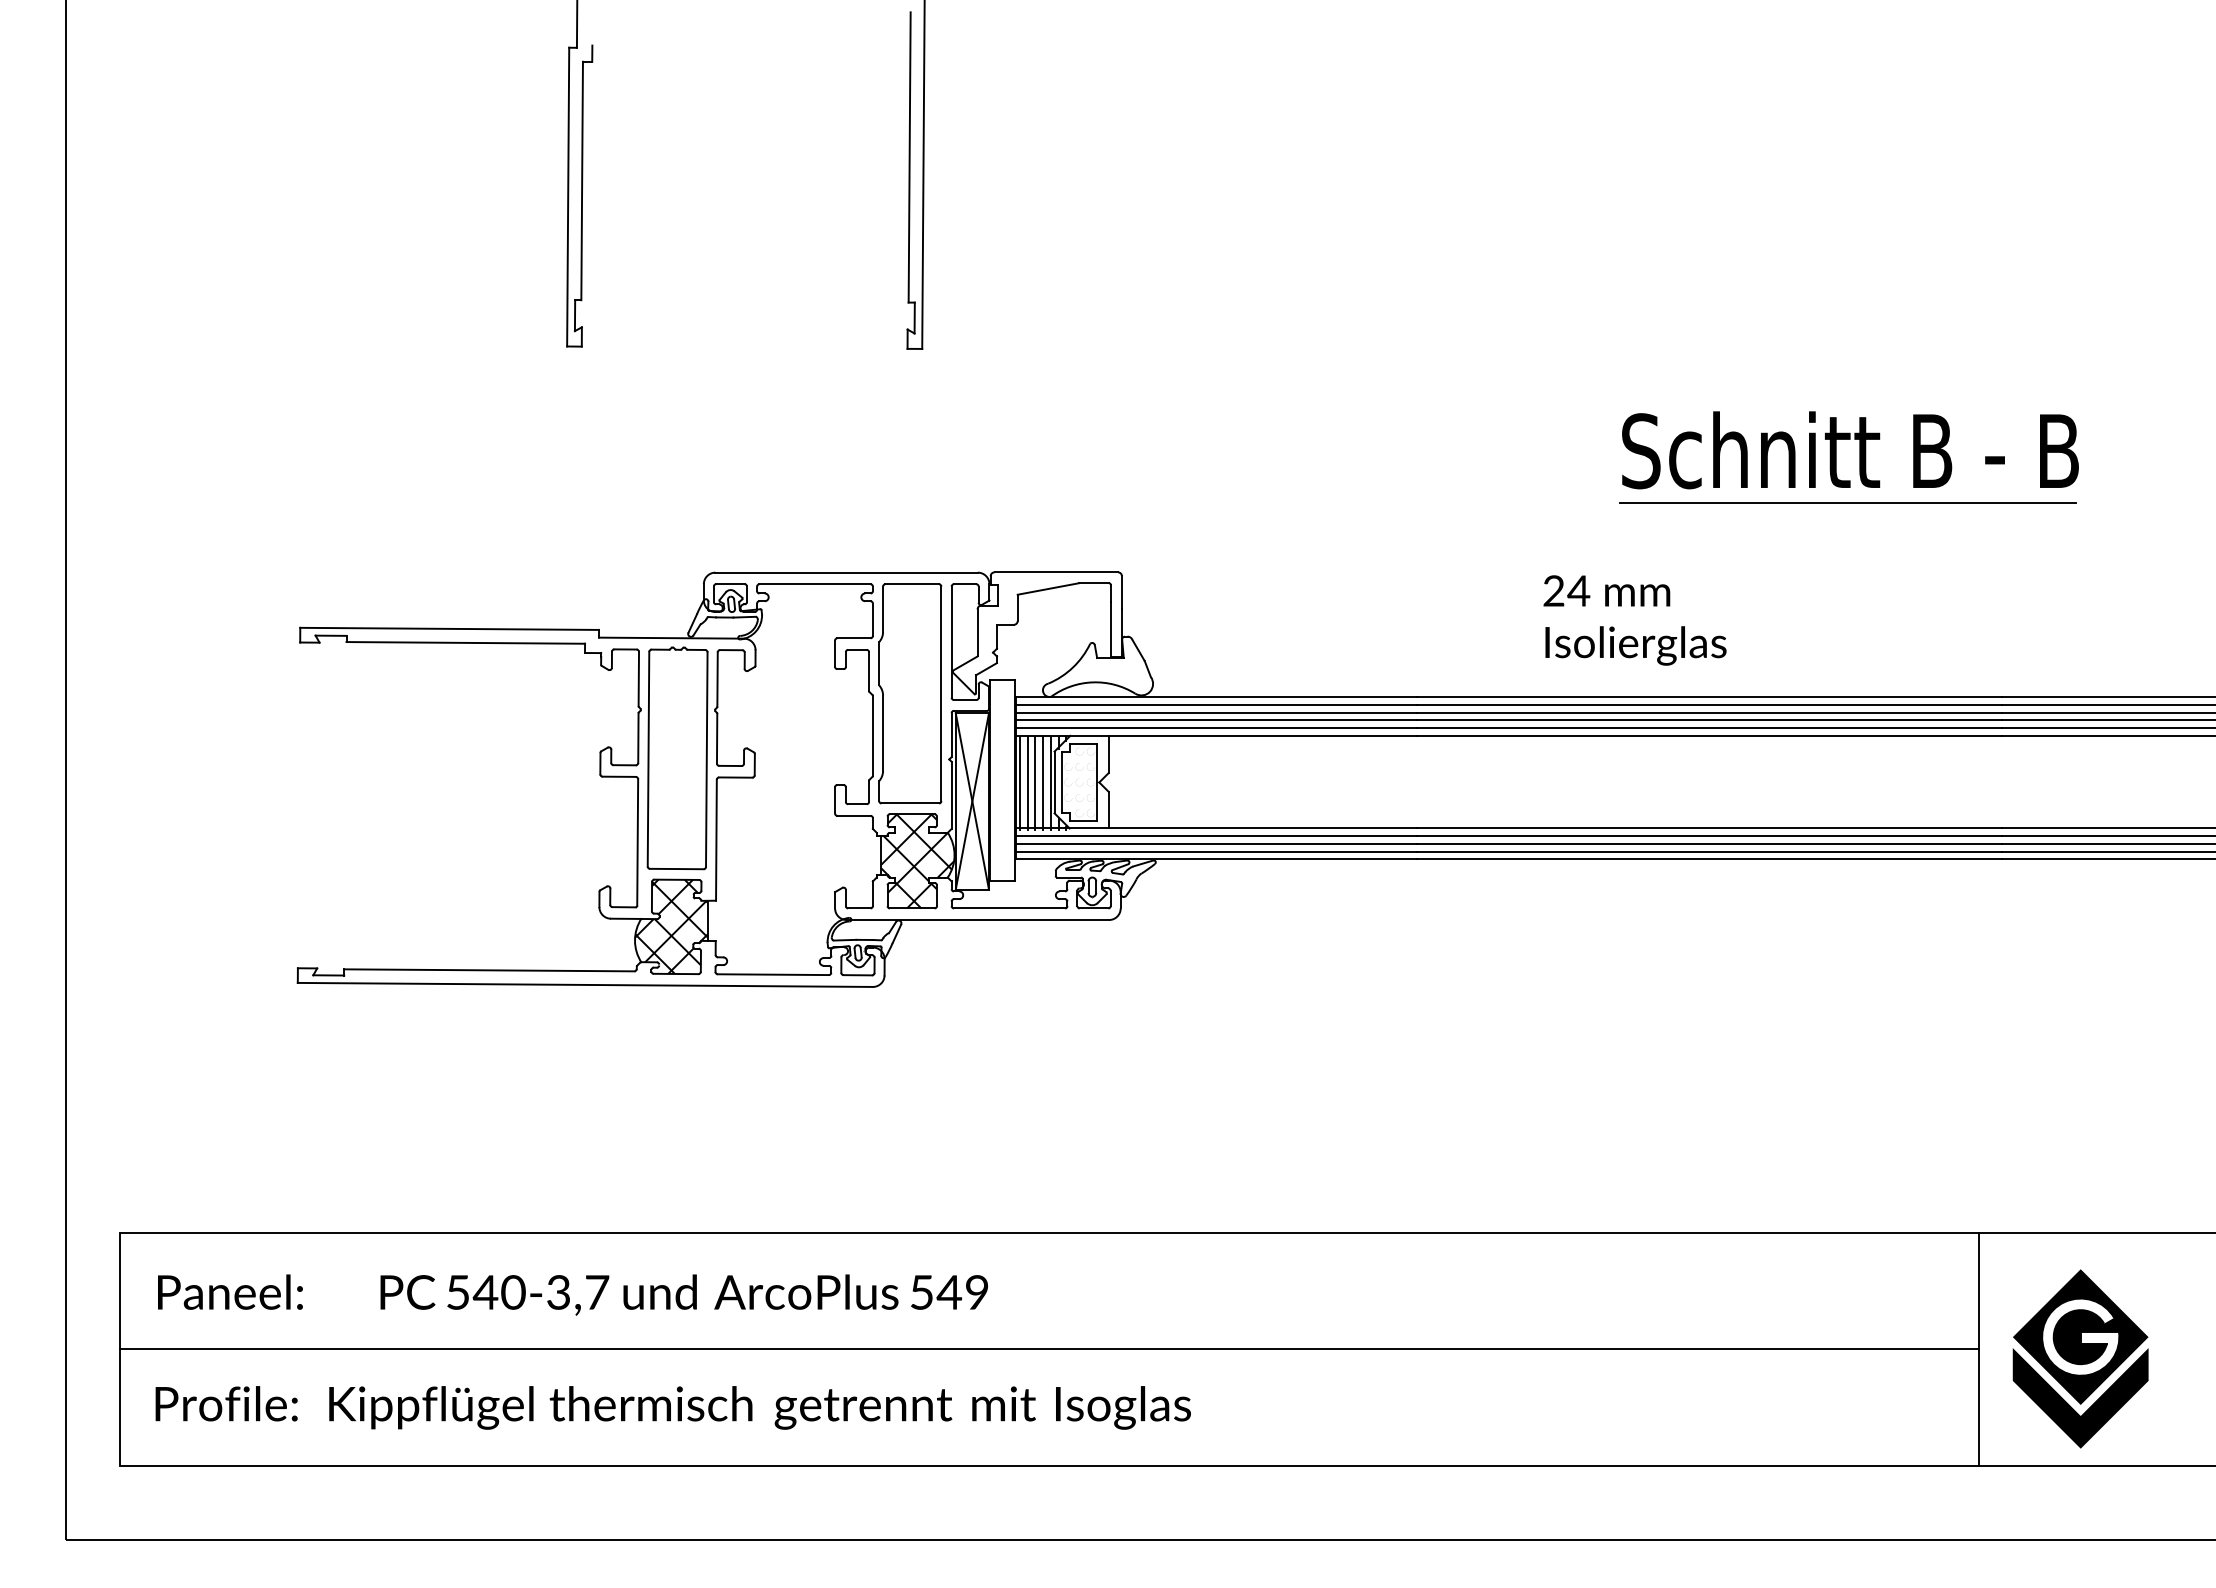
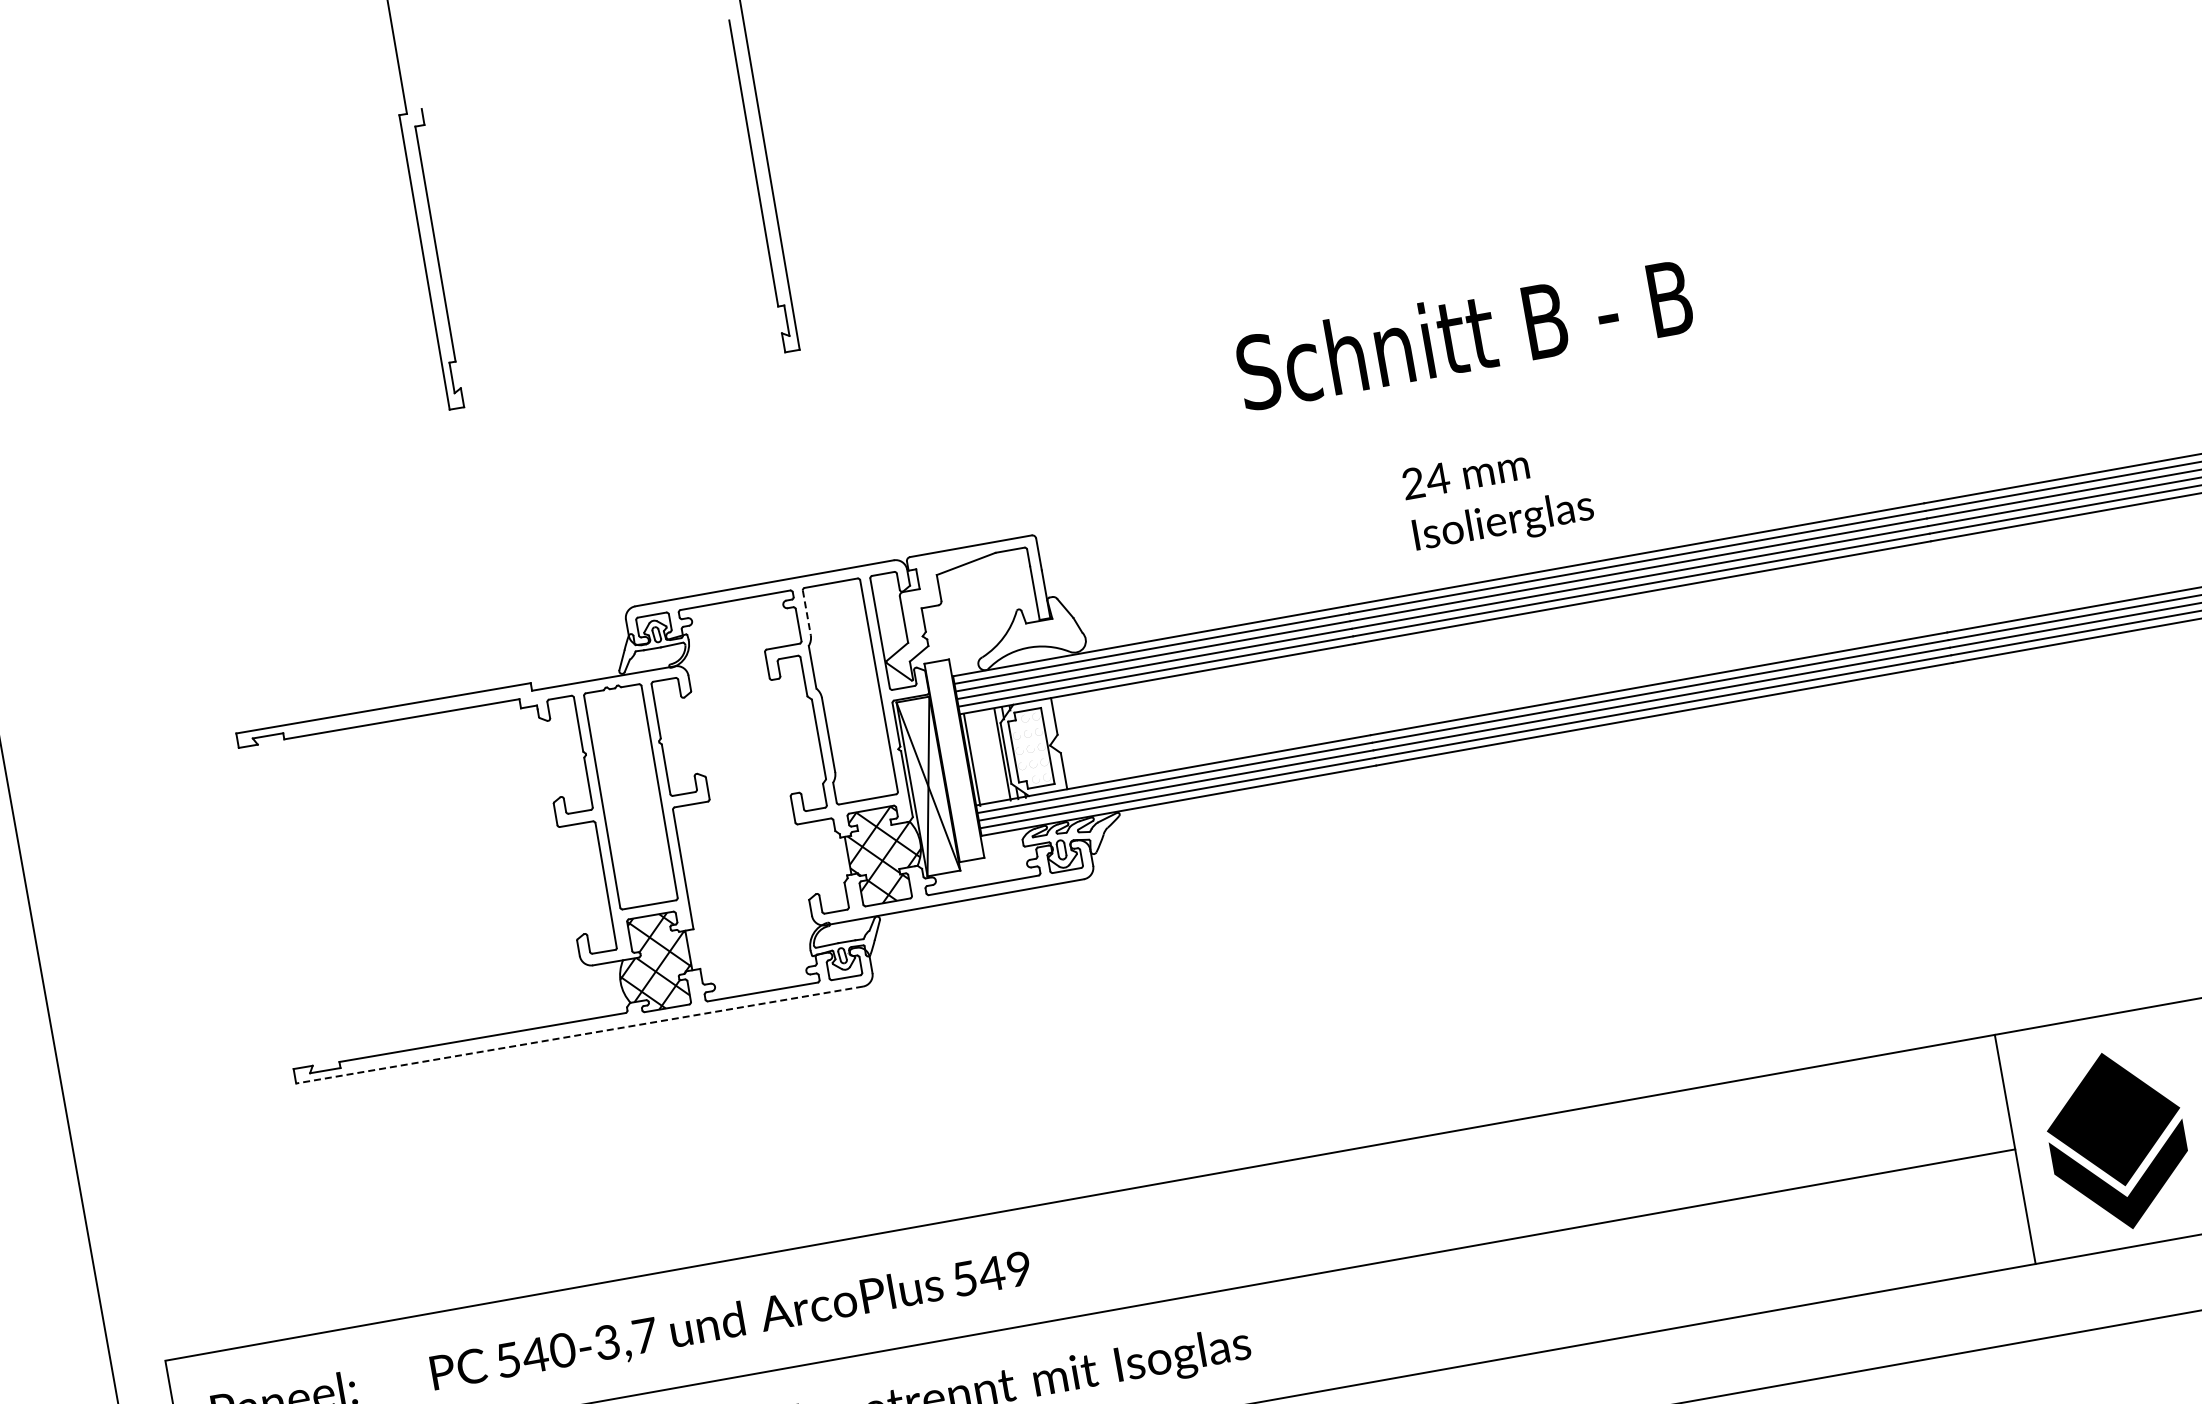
text: (1850, 450) -> (1464, 334), moved
line: (1847, 503) -> (1737, 339), removed
line: (883, 609) -> (807, 613), solid -> dashed
text: (1634, 620) -> (1497, 498), moved
line: (1027, 783) -> (979, 759), removed
line: (1035, 783) -> (987, 757), removed
line: (1043, 783) -> (995, 756), removed
line: (585, 984) -> (579, 1034), solid -> dashed

